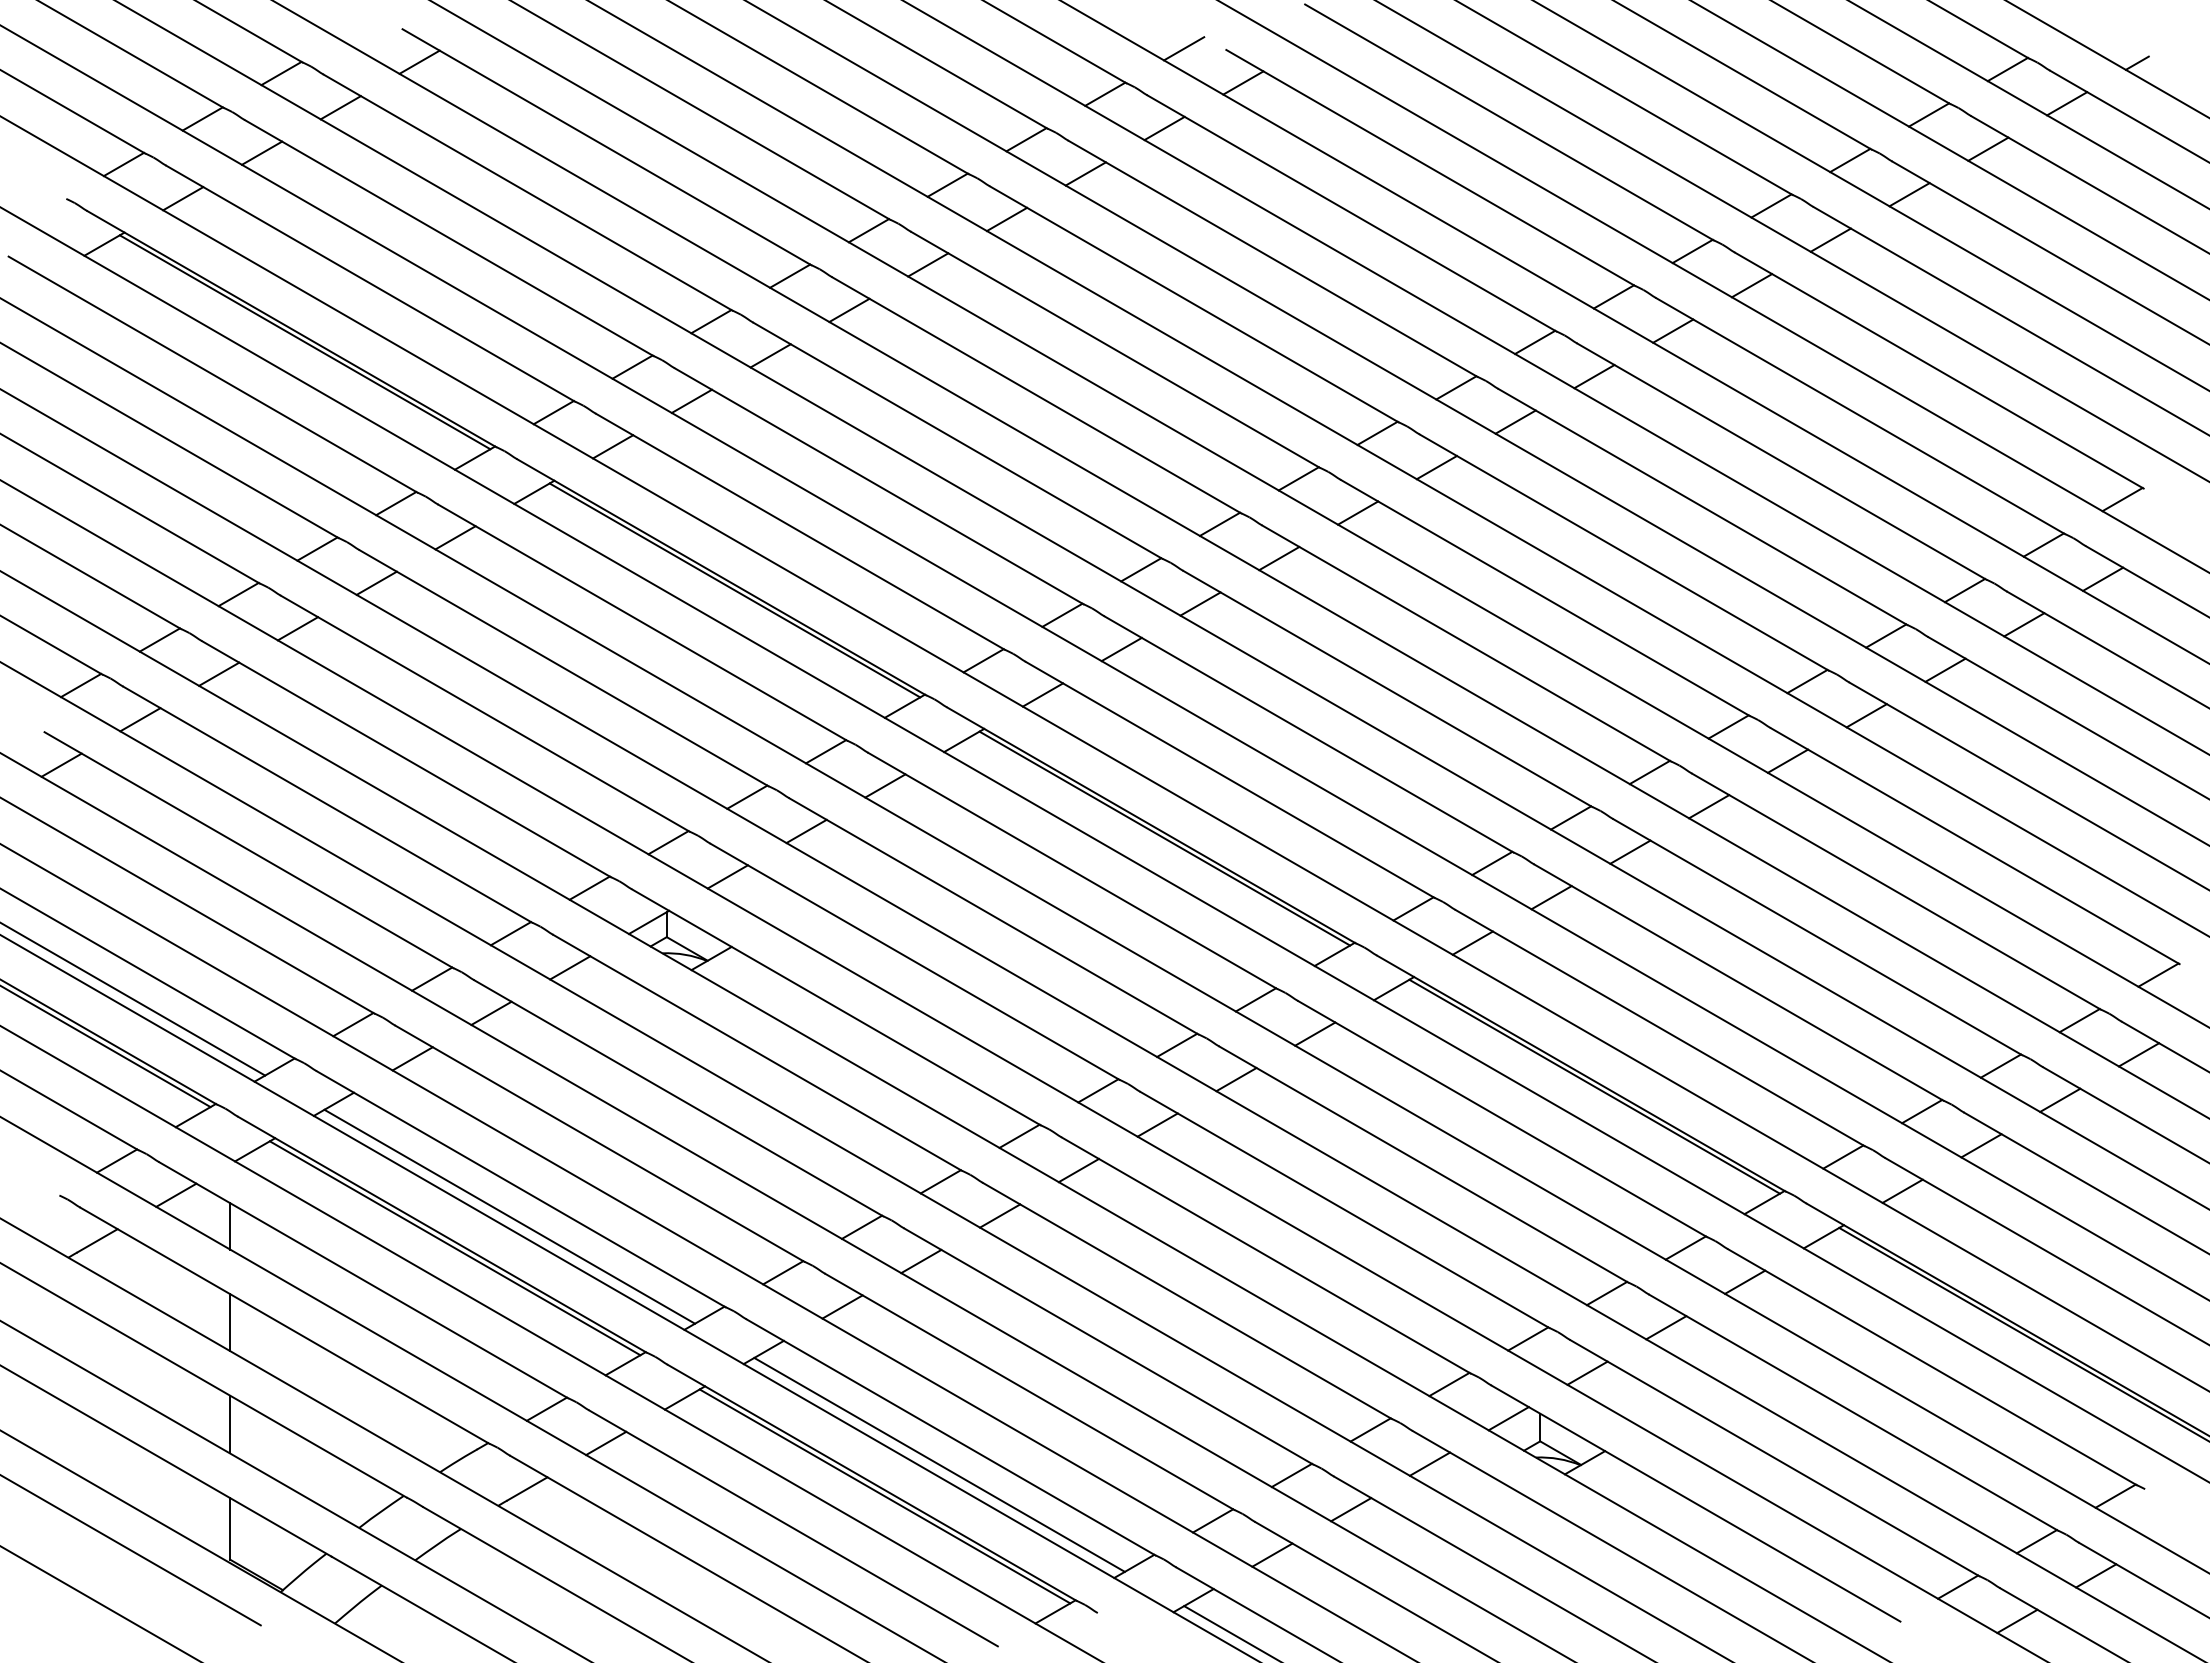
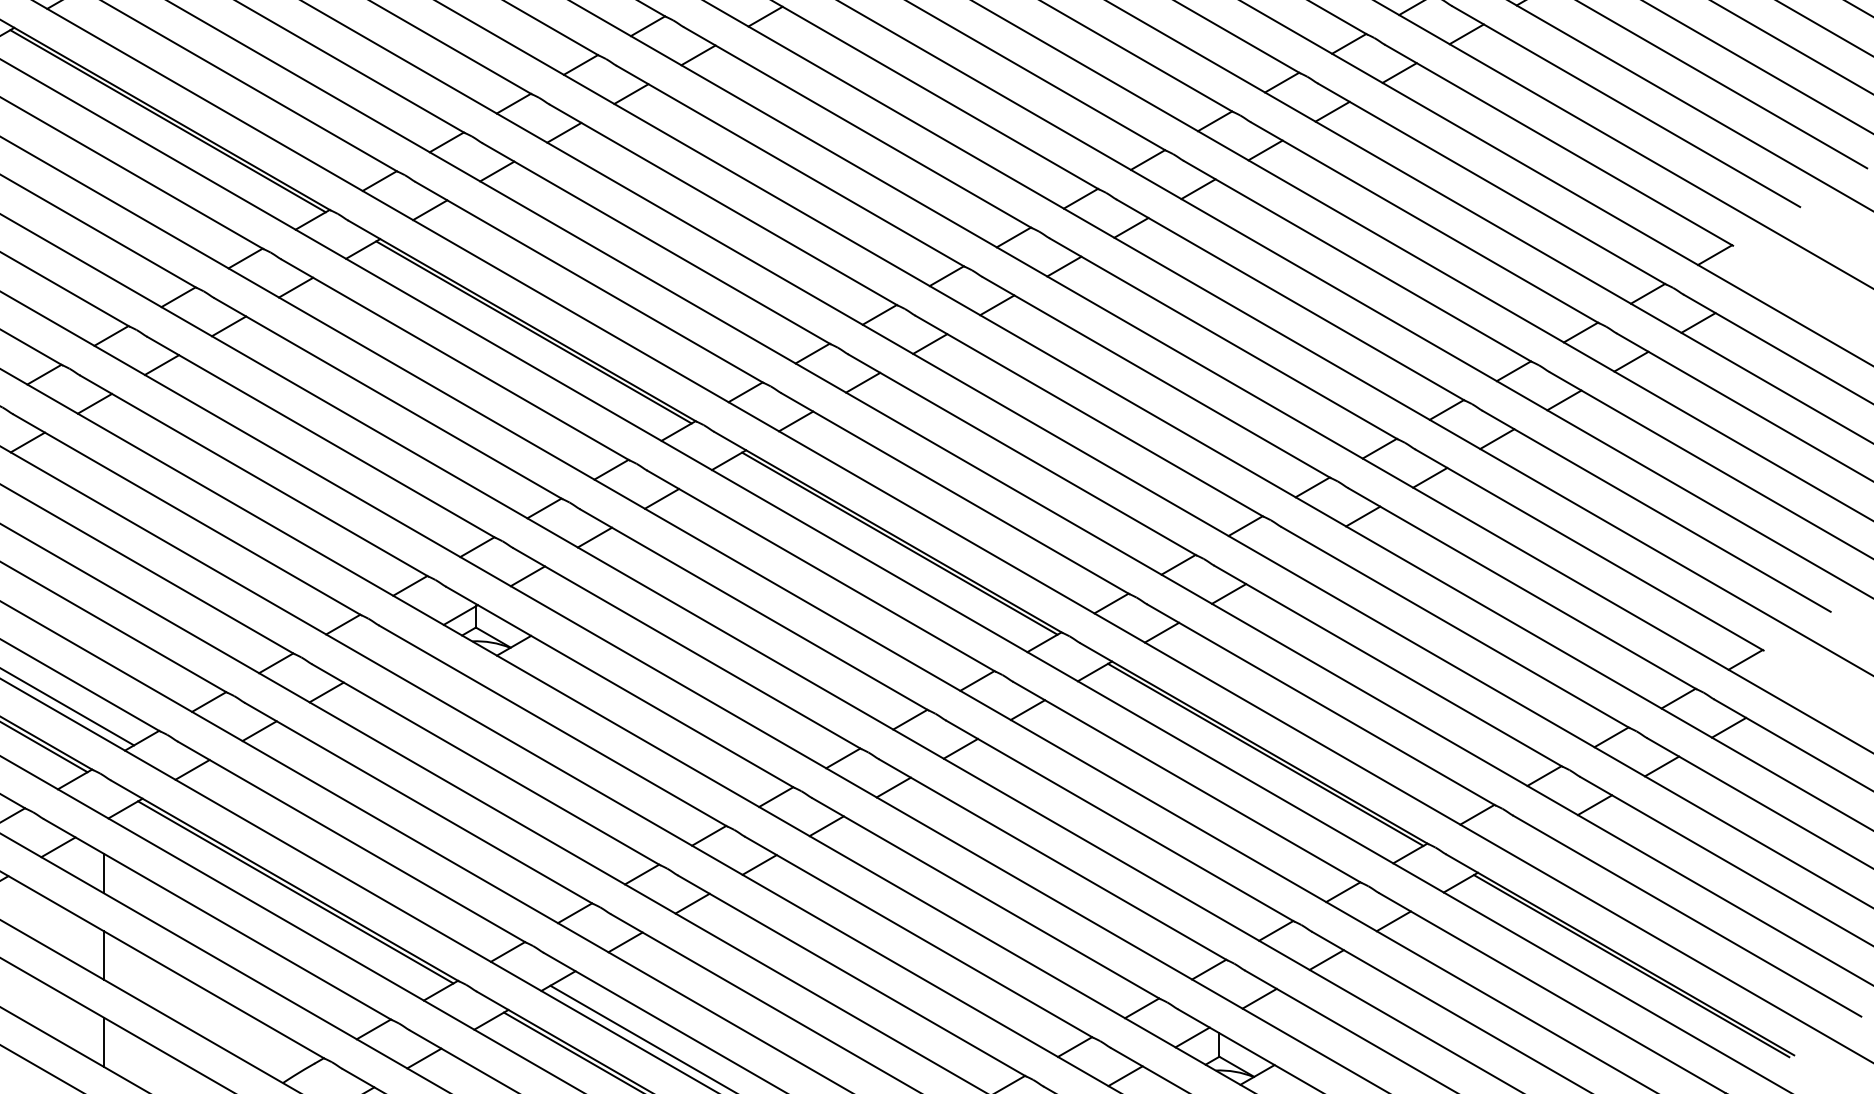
line: (1630, 851) -> (1296, 554), removed
line: (570, 967) -> (393, 653), removed
line: (1902, 1190) -> (1527, 843), removed
line: (509, 1216) -> (342, 865), removed

